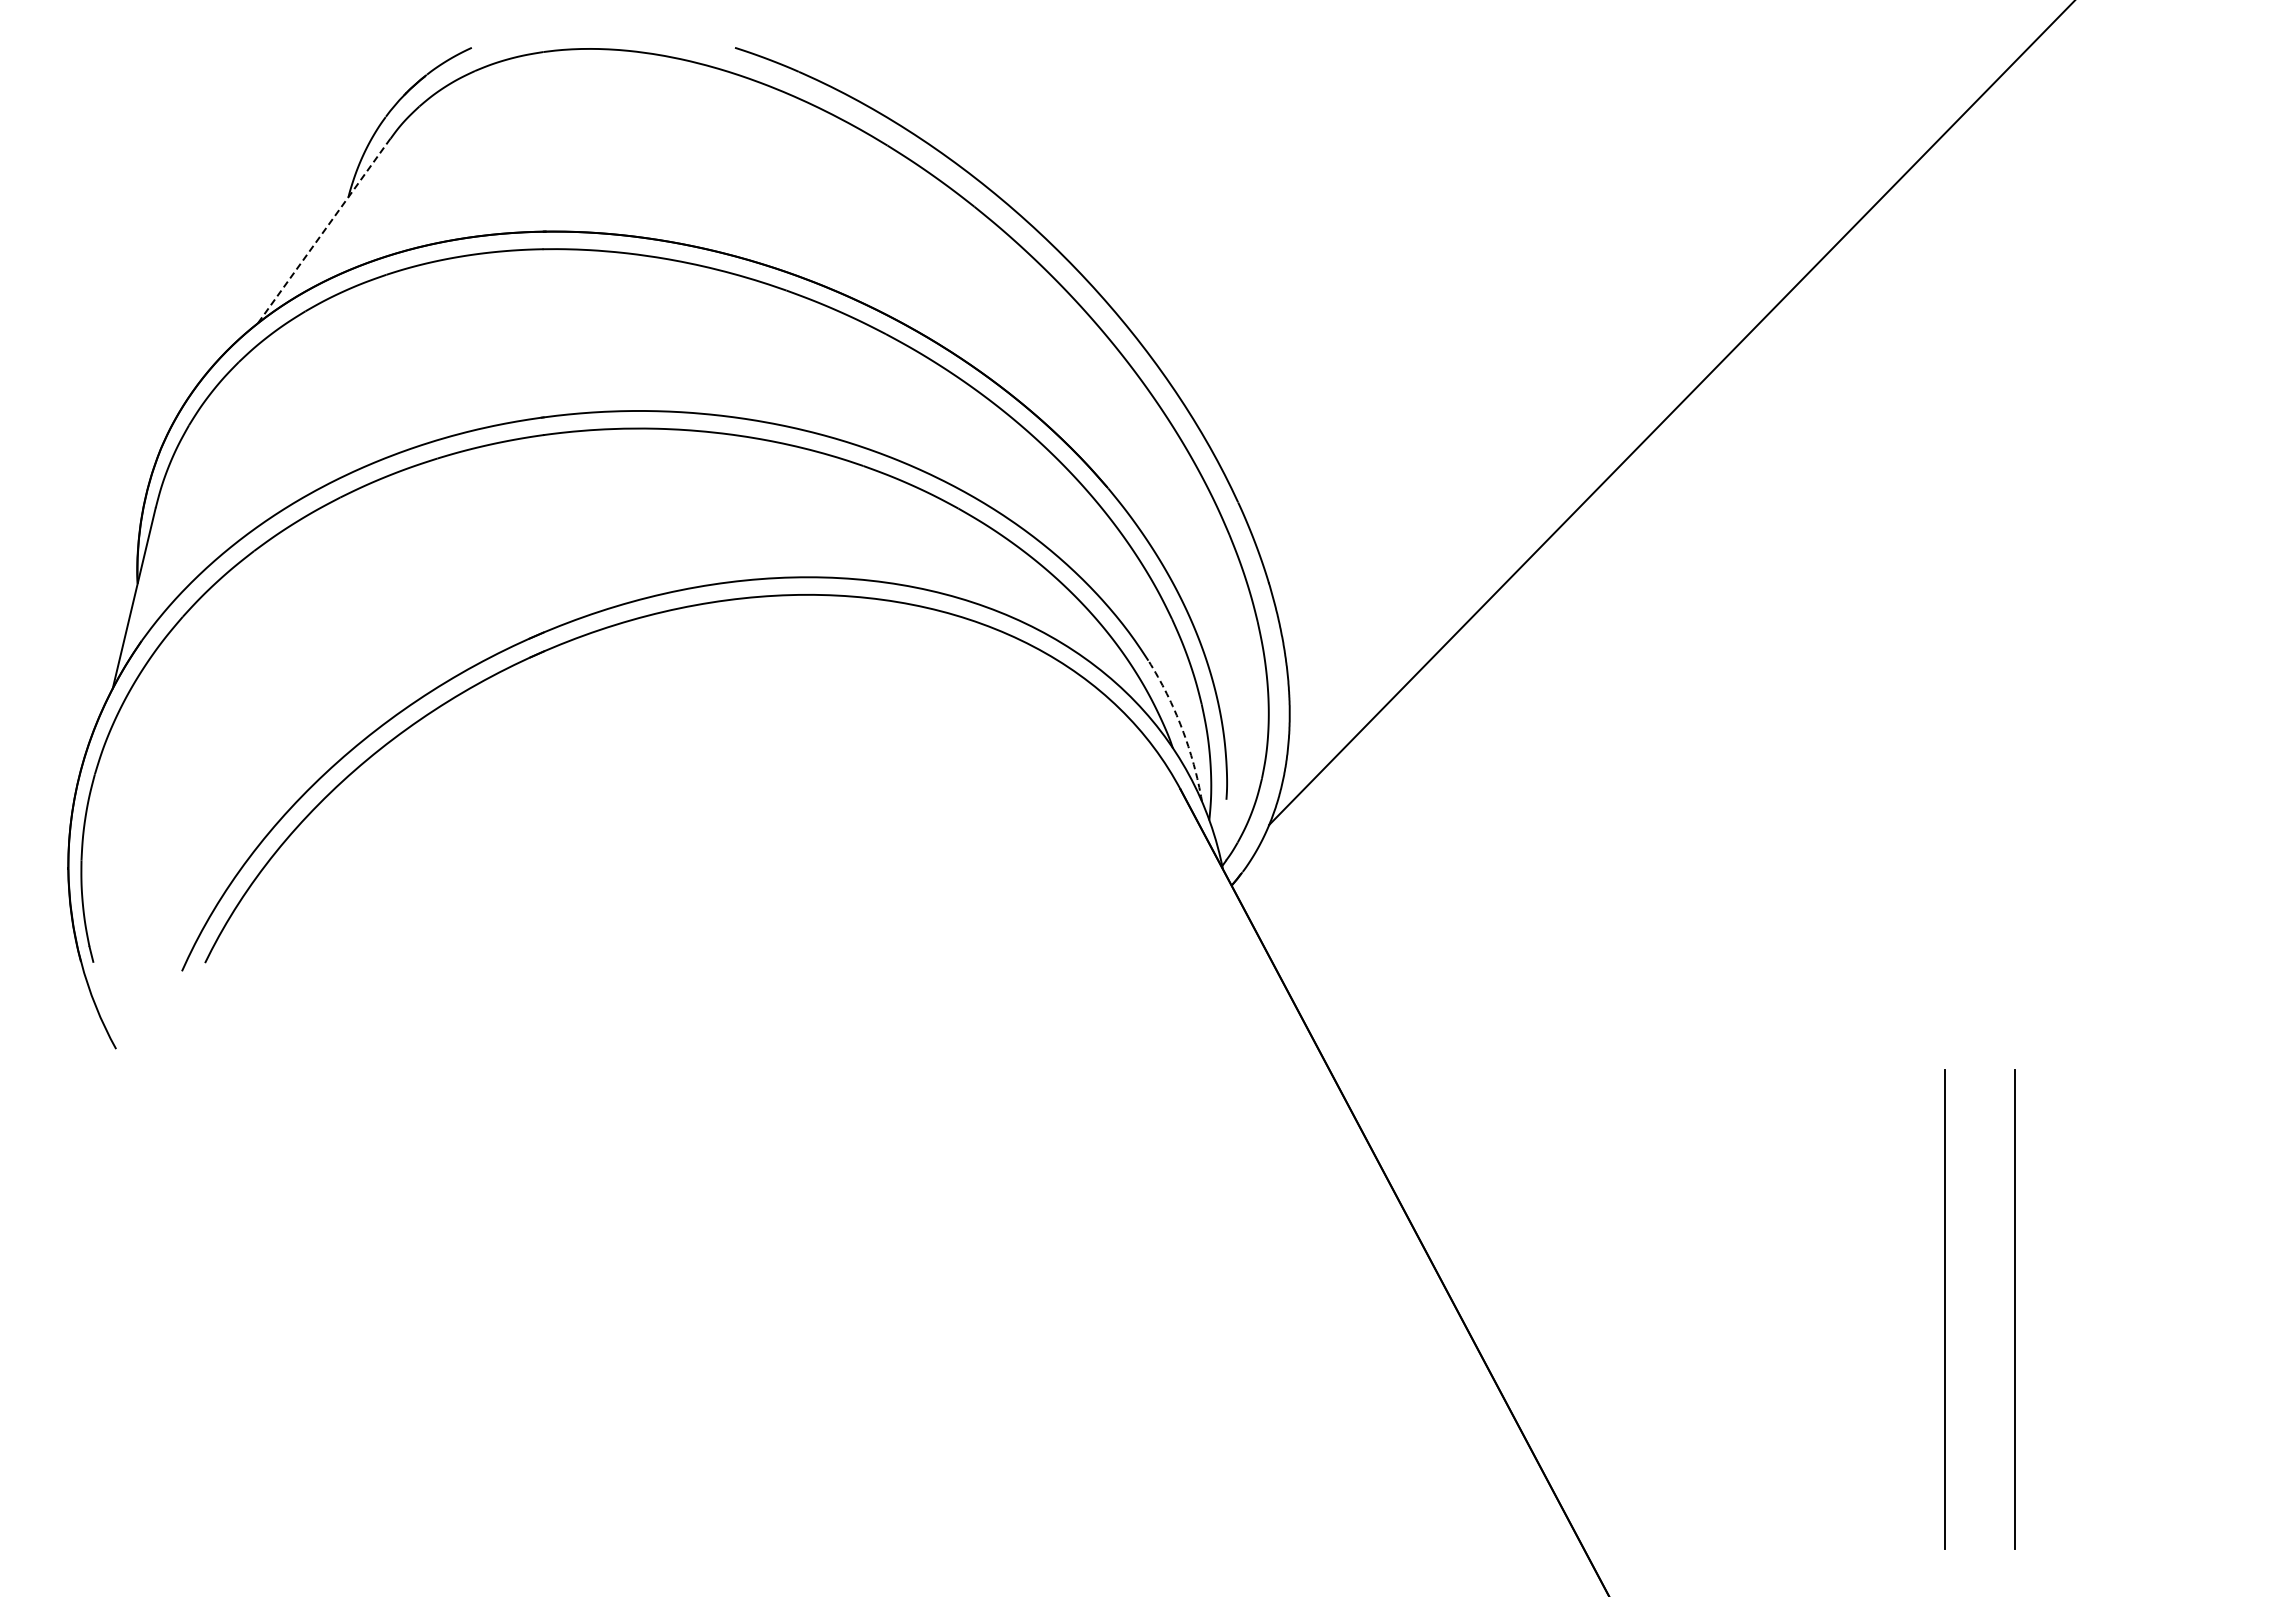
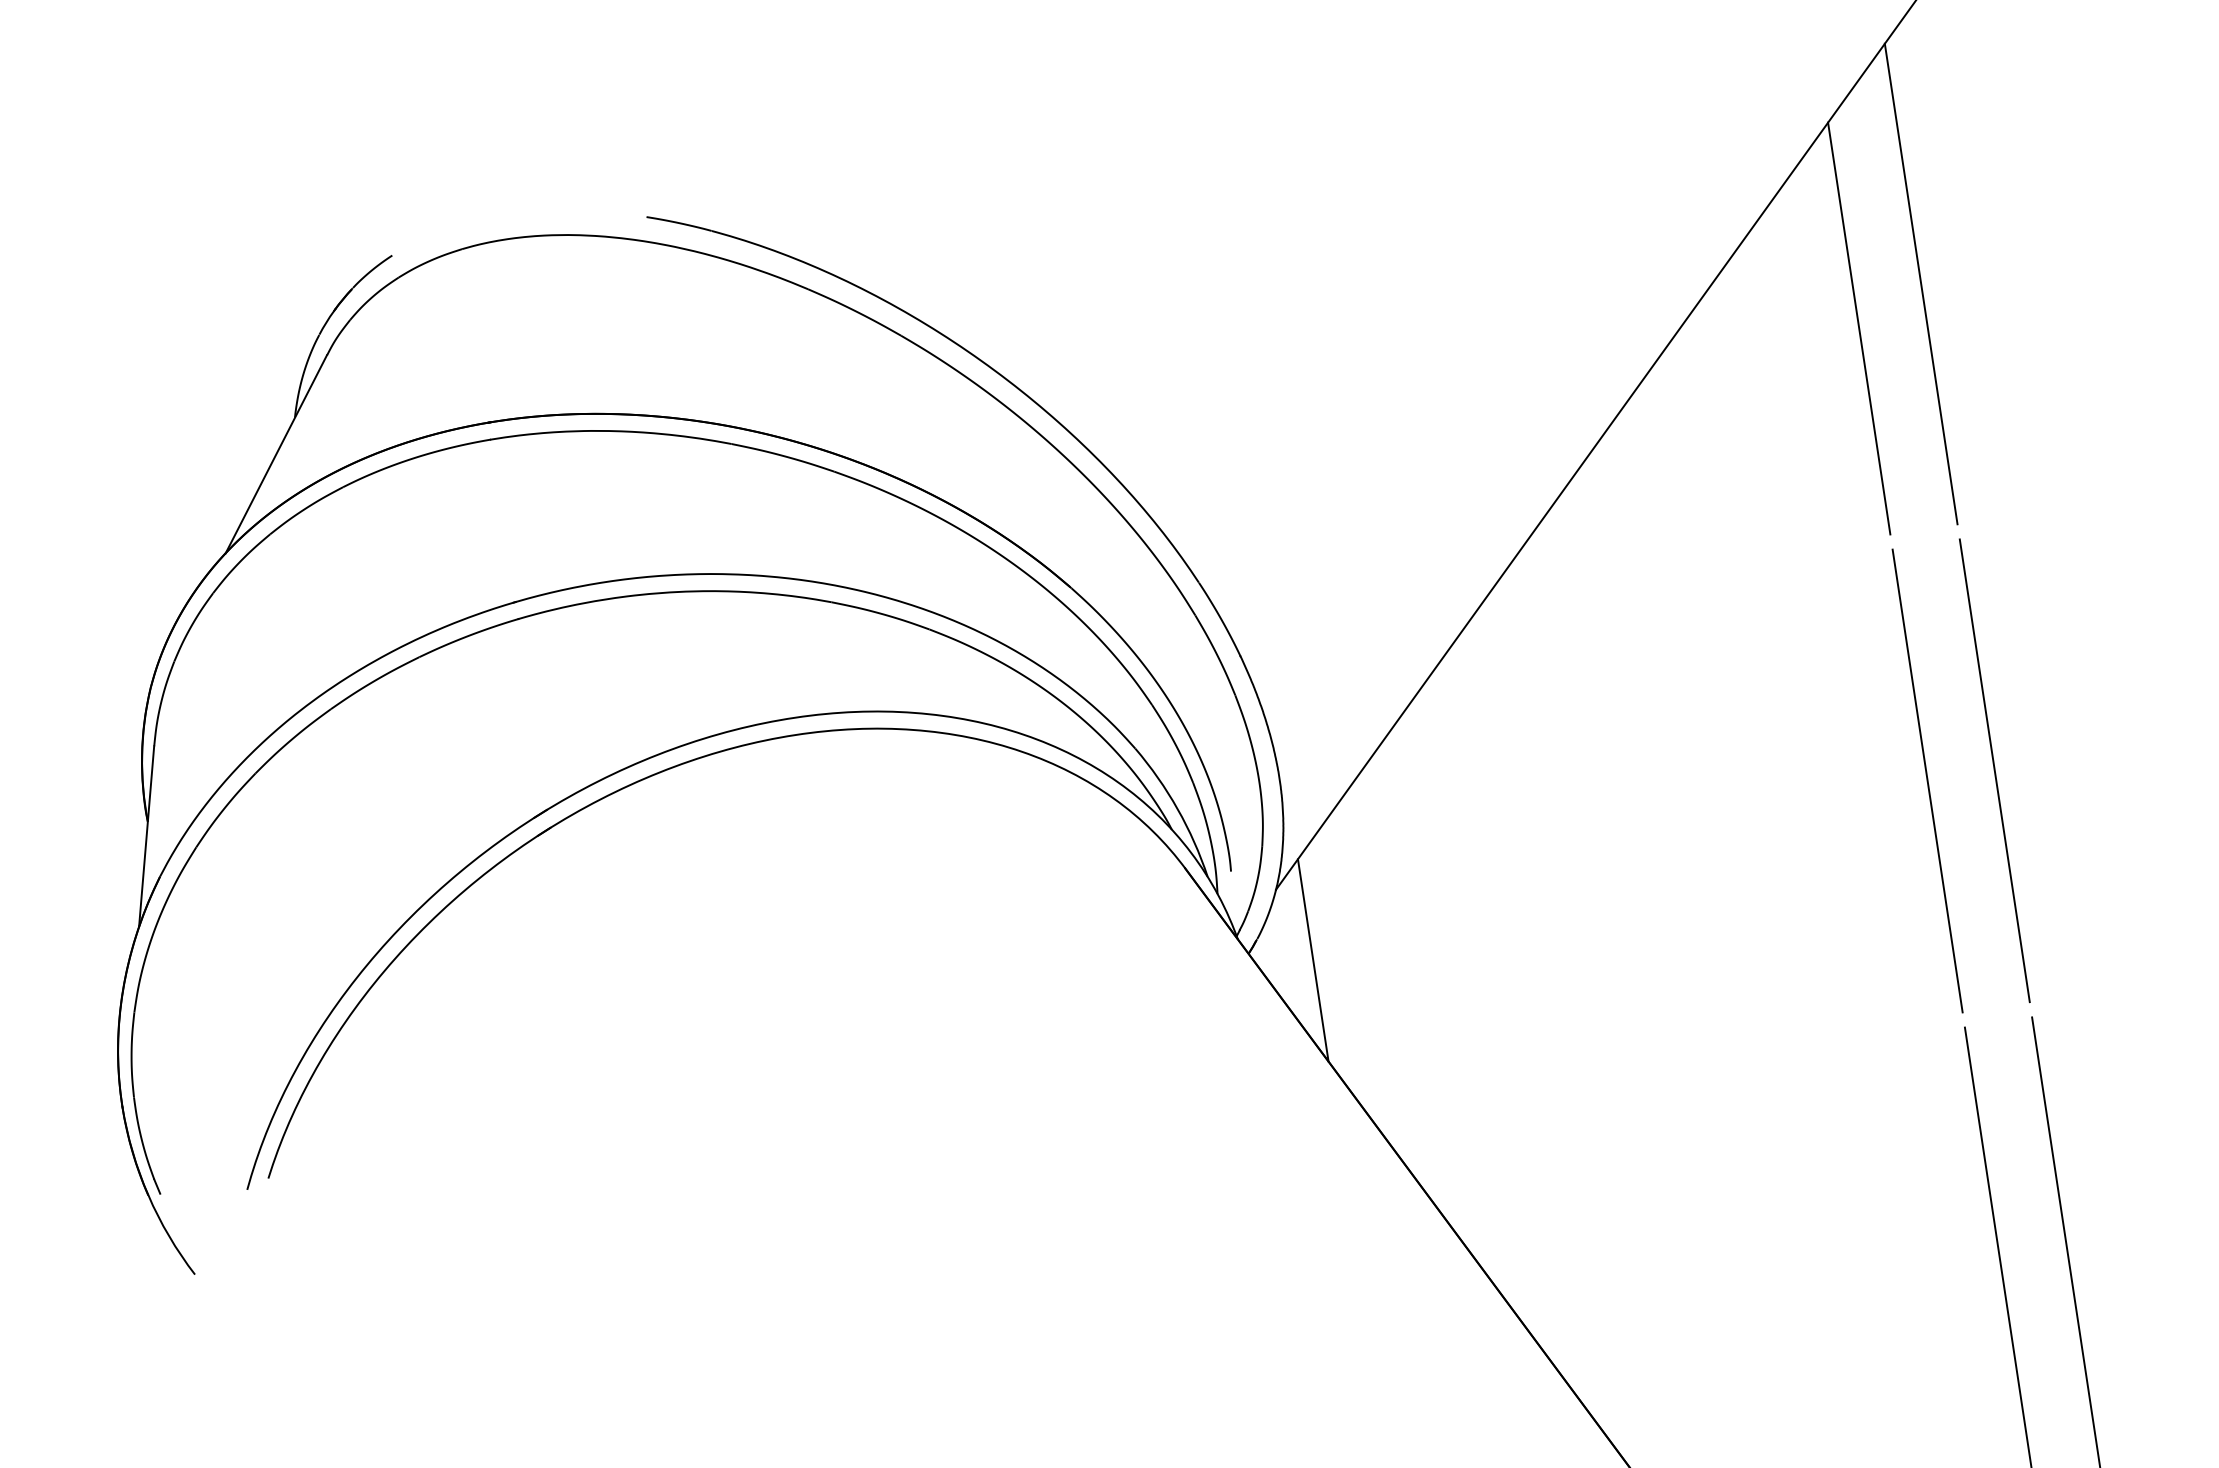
line: (323, 231) -> (275, 454), dashed -> solid
line: (2014, 310) -> (1920, 283), added
line: (1945, 346) -> (1859, 328), added
arc: (1182, 728) -> (1178, 809), dashed -> solid
line: (1945, 814) -> (1927, 780), added
line: (2014, 814) -> (1994, 770), added
line: (1296, 901) -> (1313, 959), added

